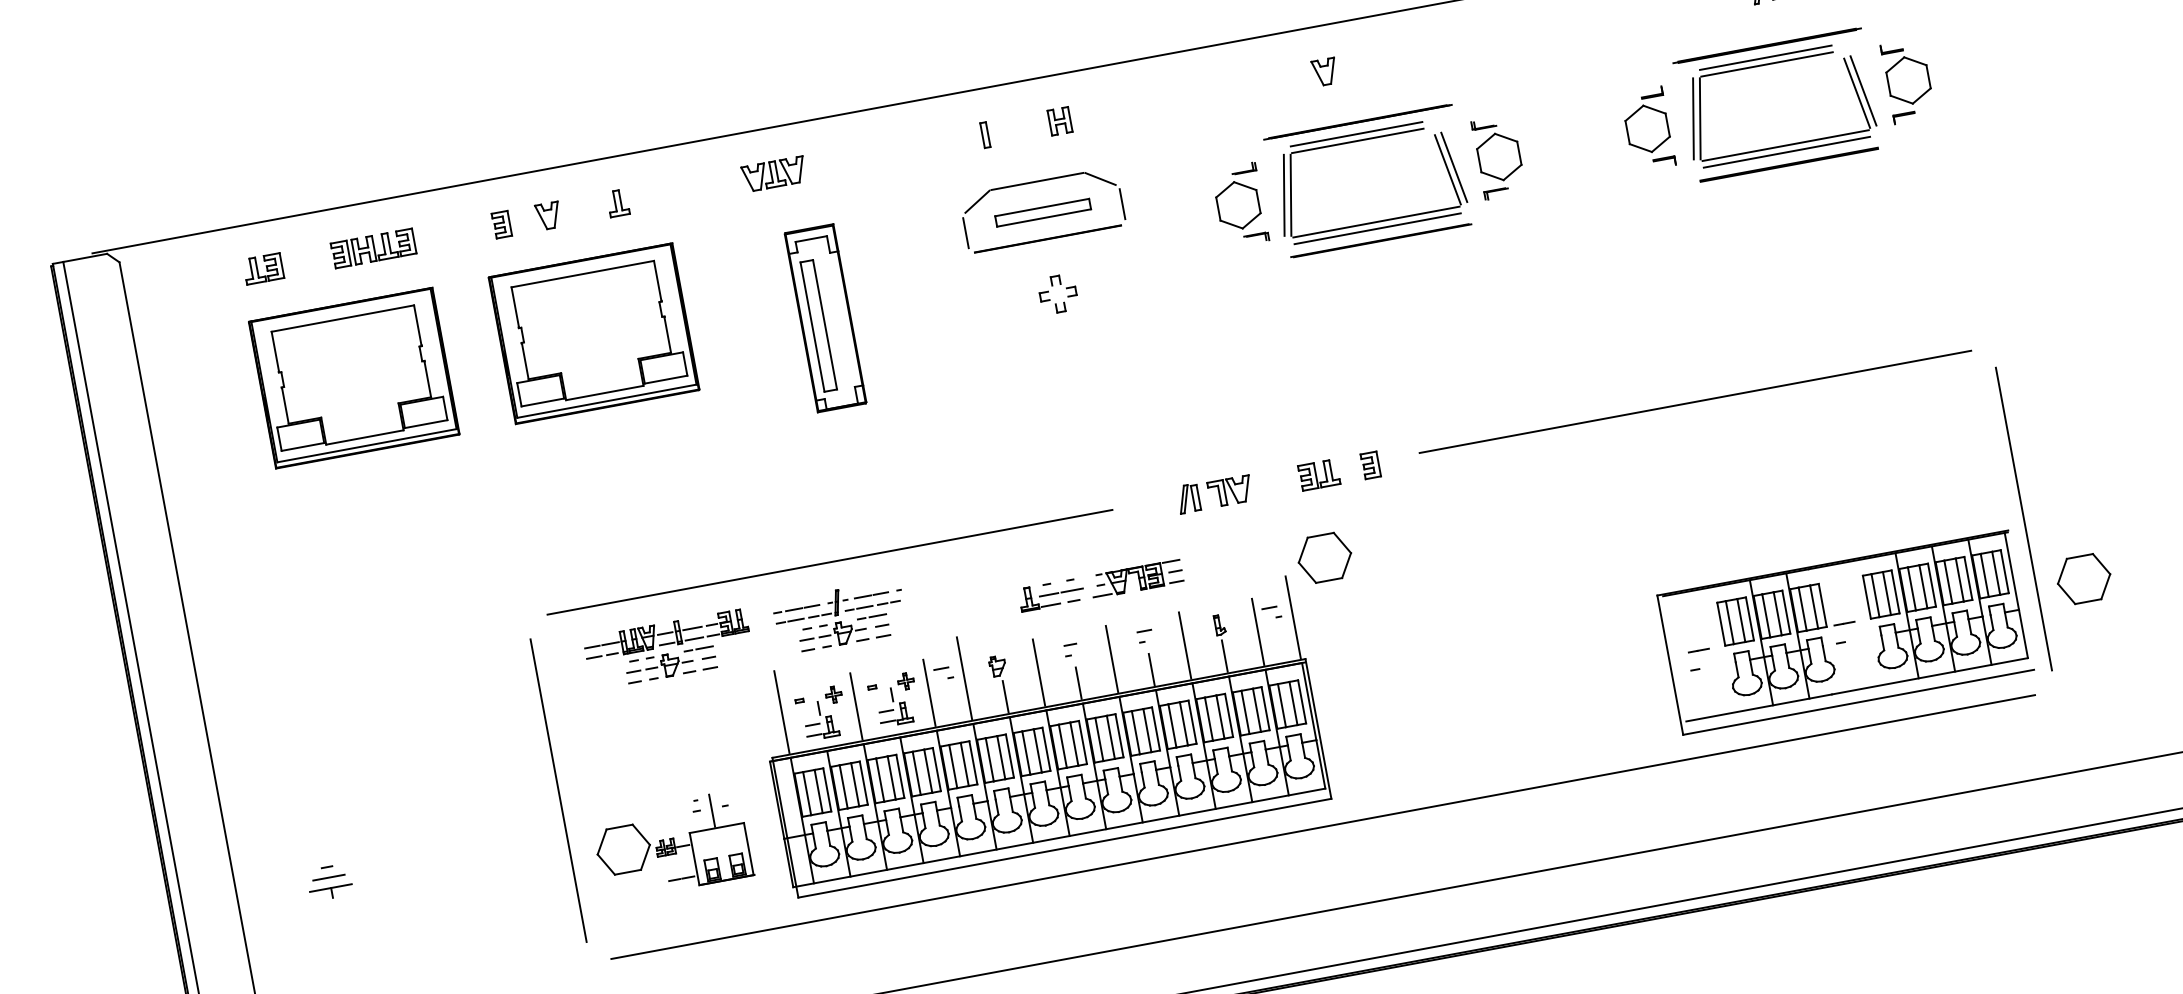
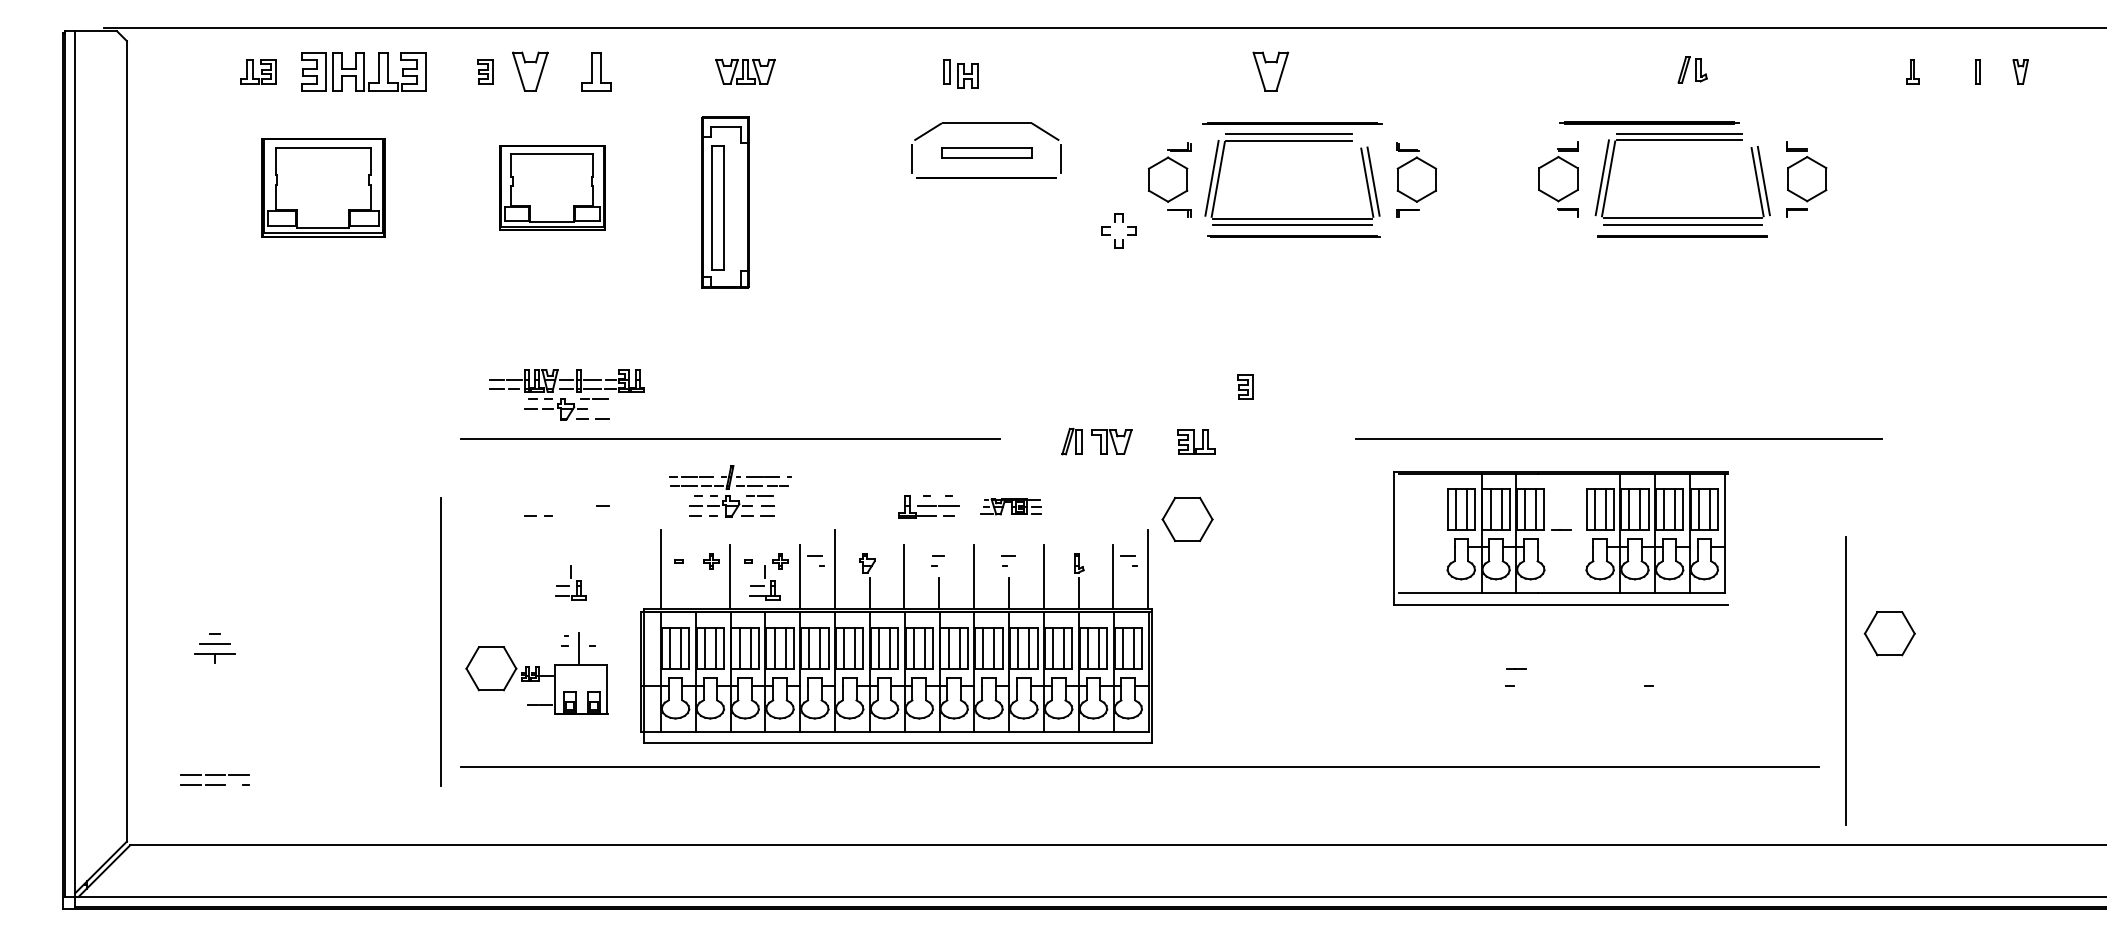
line: (1766, 45) -> (1649, 122), moved
part: (1324, 71) -> (1270, 71), size x1.6
part: (1059, 121) -> (967, 75), moved
part: (617, 202) -> (596, 71), size x1.6
part: (548, 215) -> (530, 71), size x1.6
part: (373, 248) -> (363, 71), size x1.6
part: (1053, 286) -> (1115, 222), moved
part: (825, 318) -> (725, 202), moved
part: (594, 333) -> (552, 187), size x0.6
part: (354, 377) -> (323, 187), size x0.7
line: (1694, 401) -> (1618, 438), moved
part: (1370, 464) -> (1245, 386), moved
line: (2023, 518) -> (1845, 680), moved
part: (1136, 578) -> (1010, 506), size x0.7
part: (2083, 578) -> (1889, 633), moved
part: (1845, 632) -> (1560, 538), moved
part: (668, 649) -> (566, 394), moved
part: (820, 719) -> (570, 582), moved
line: (557, 790) -> (440, 641), moved

